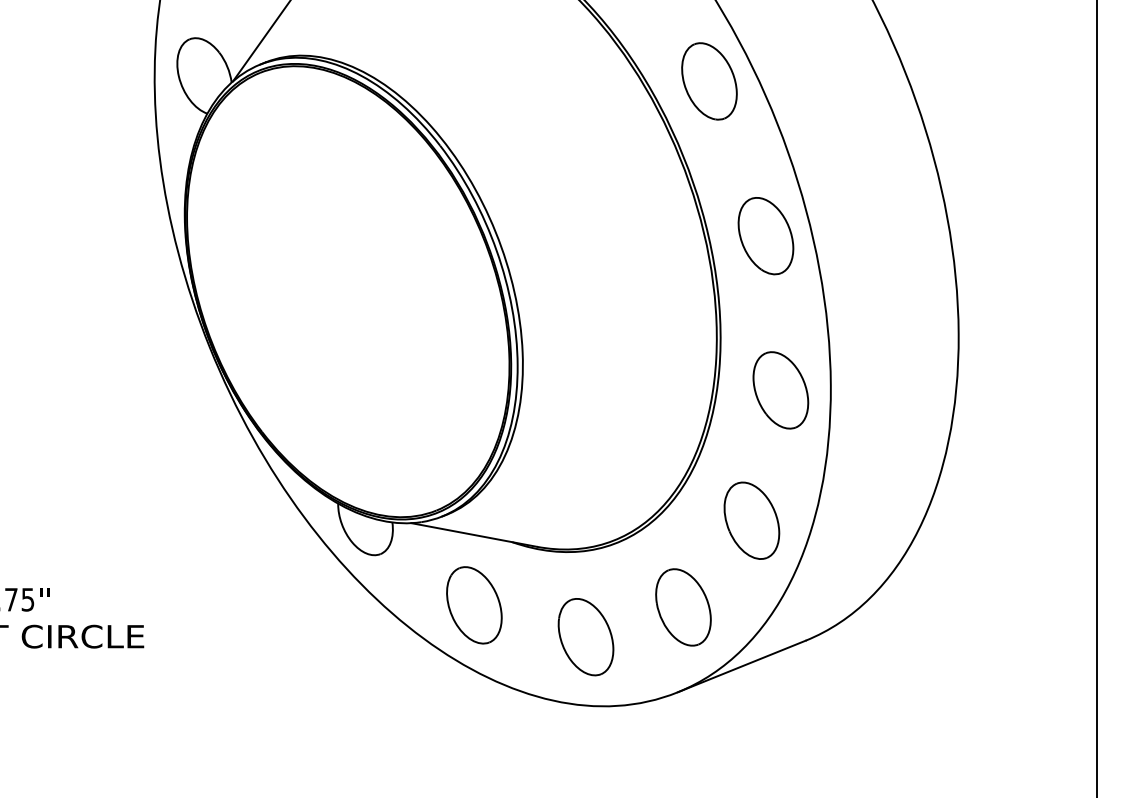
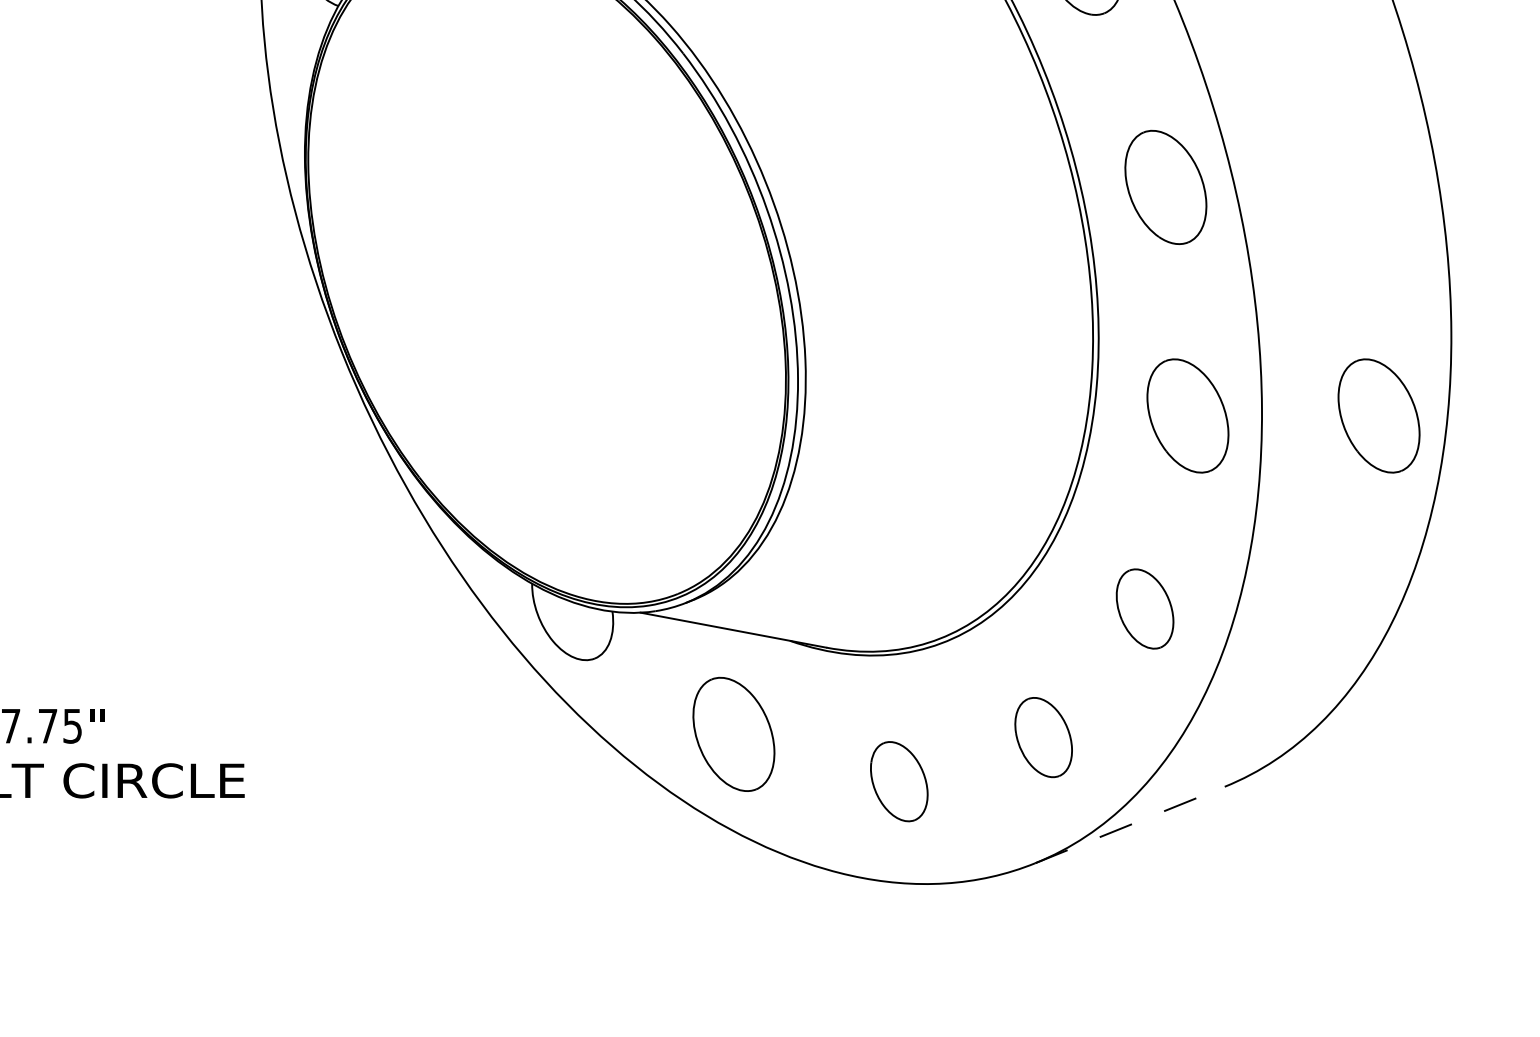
part: (909, 390) -> (1378, 416), added
part: (751, 520) -> (1144, 608), size x0.7
part: (683, 607) -> (1043, 737), size x0.7
part: (585, 637) -> (898, 782), size x0.7
line: (741, 666) -> (1129, 825), solid -> dashed

